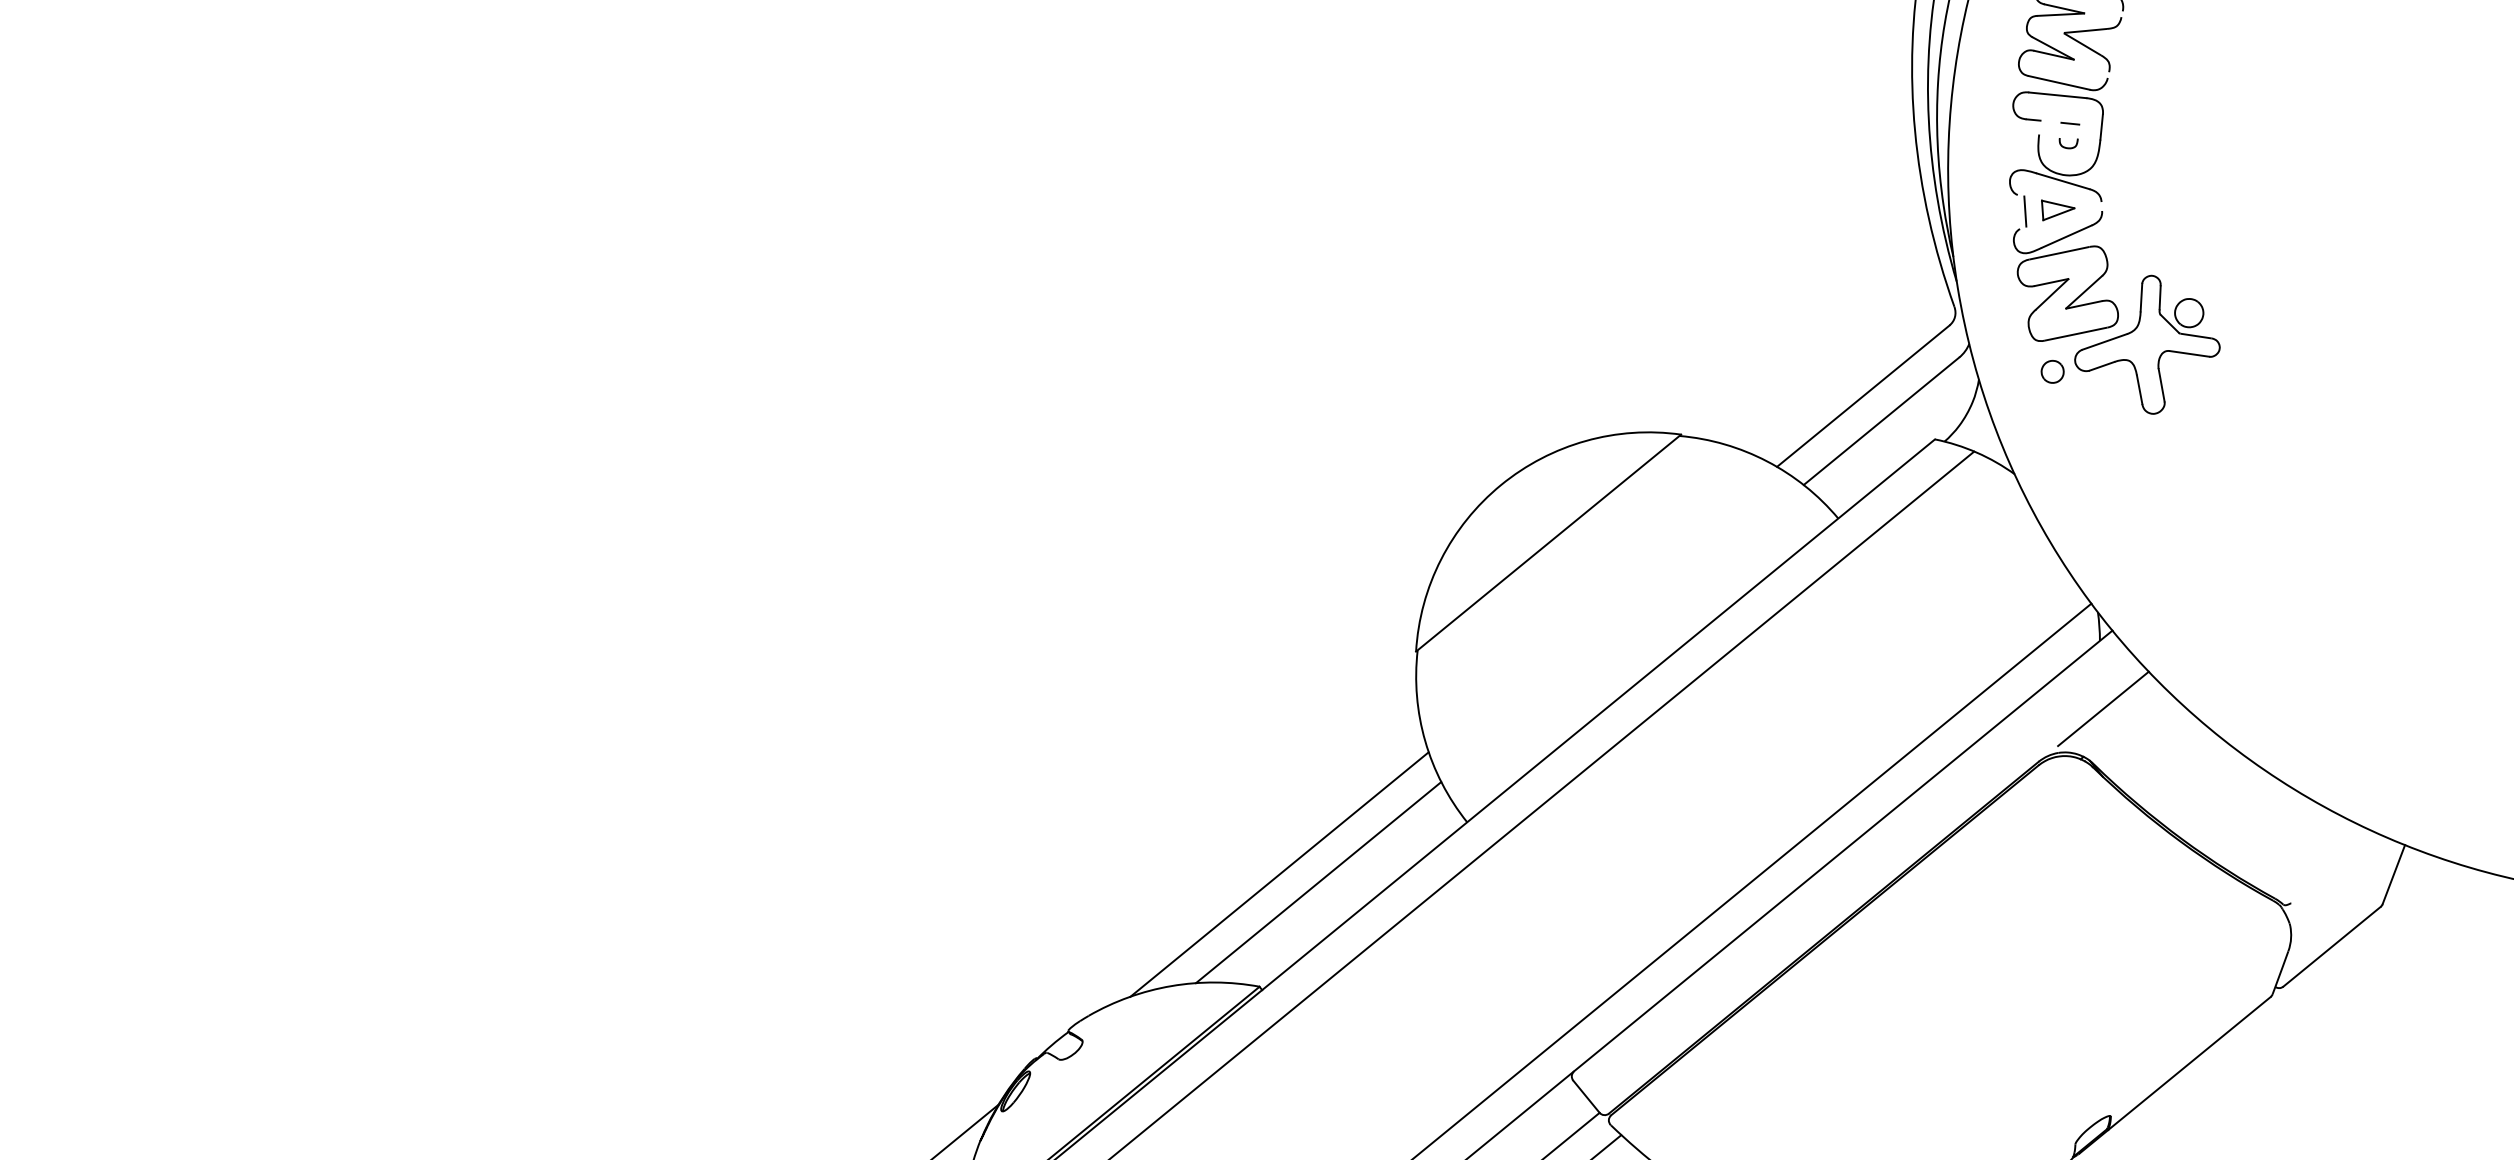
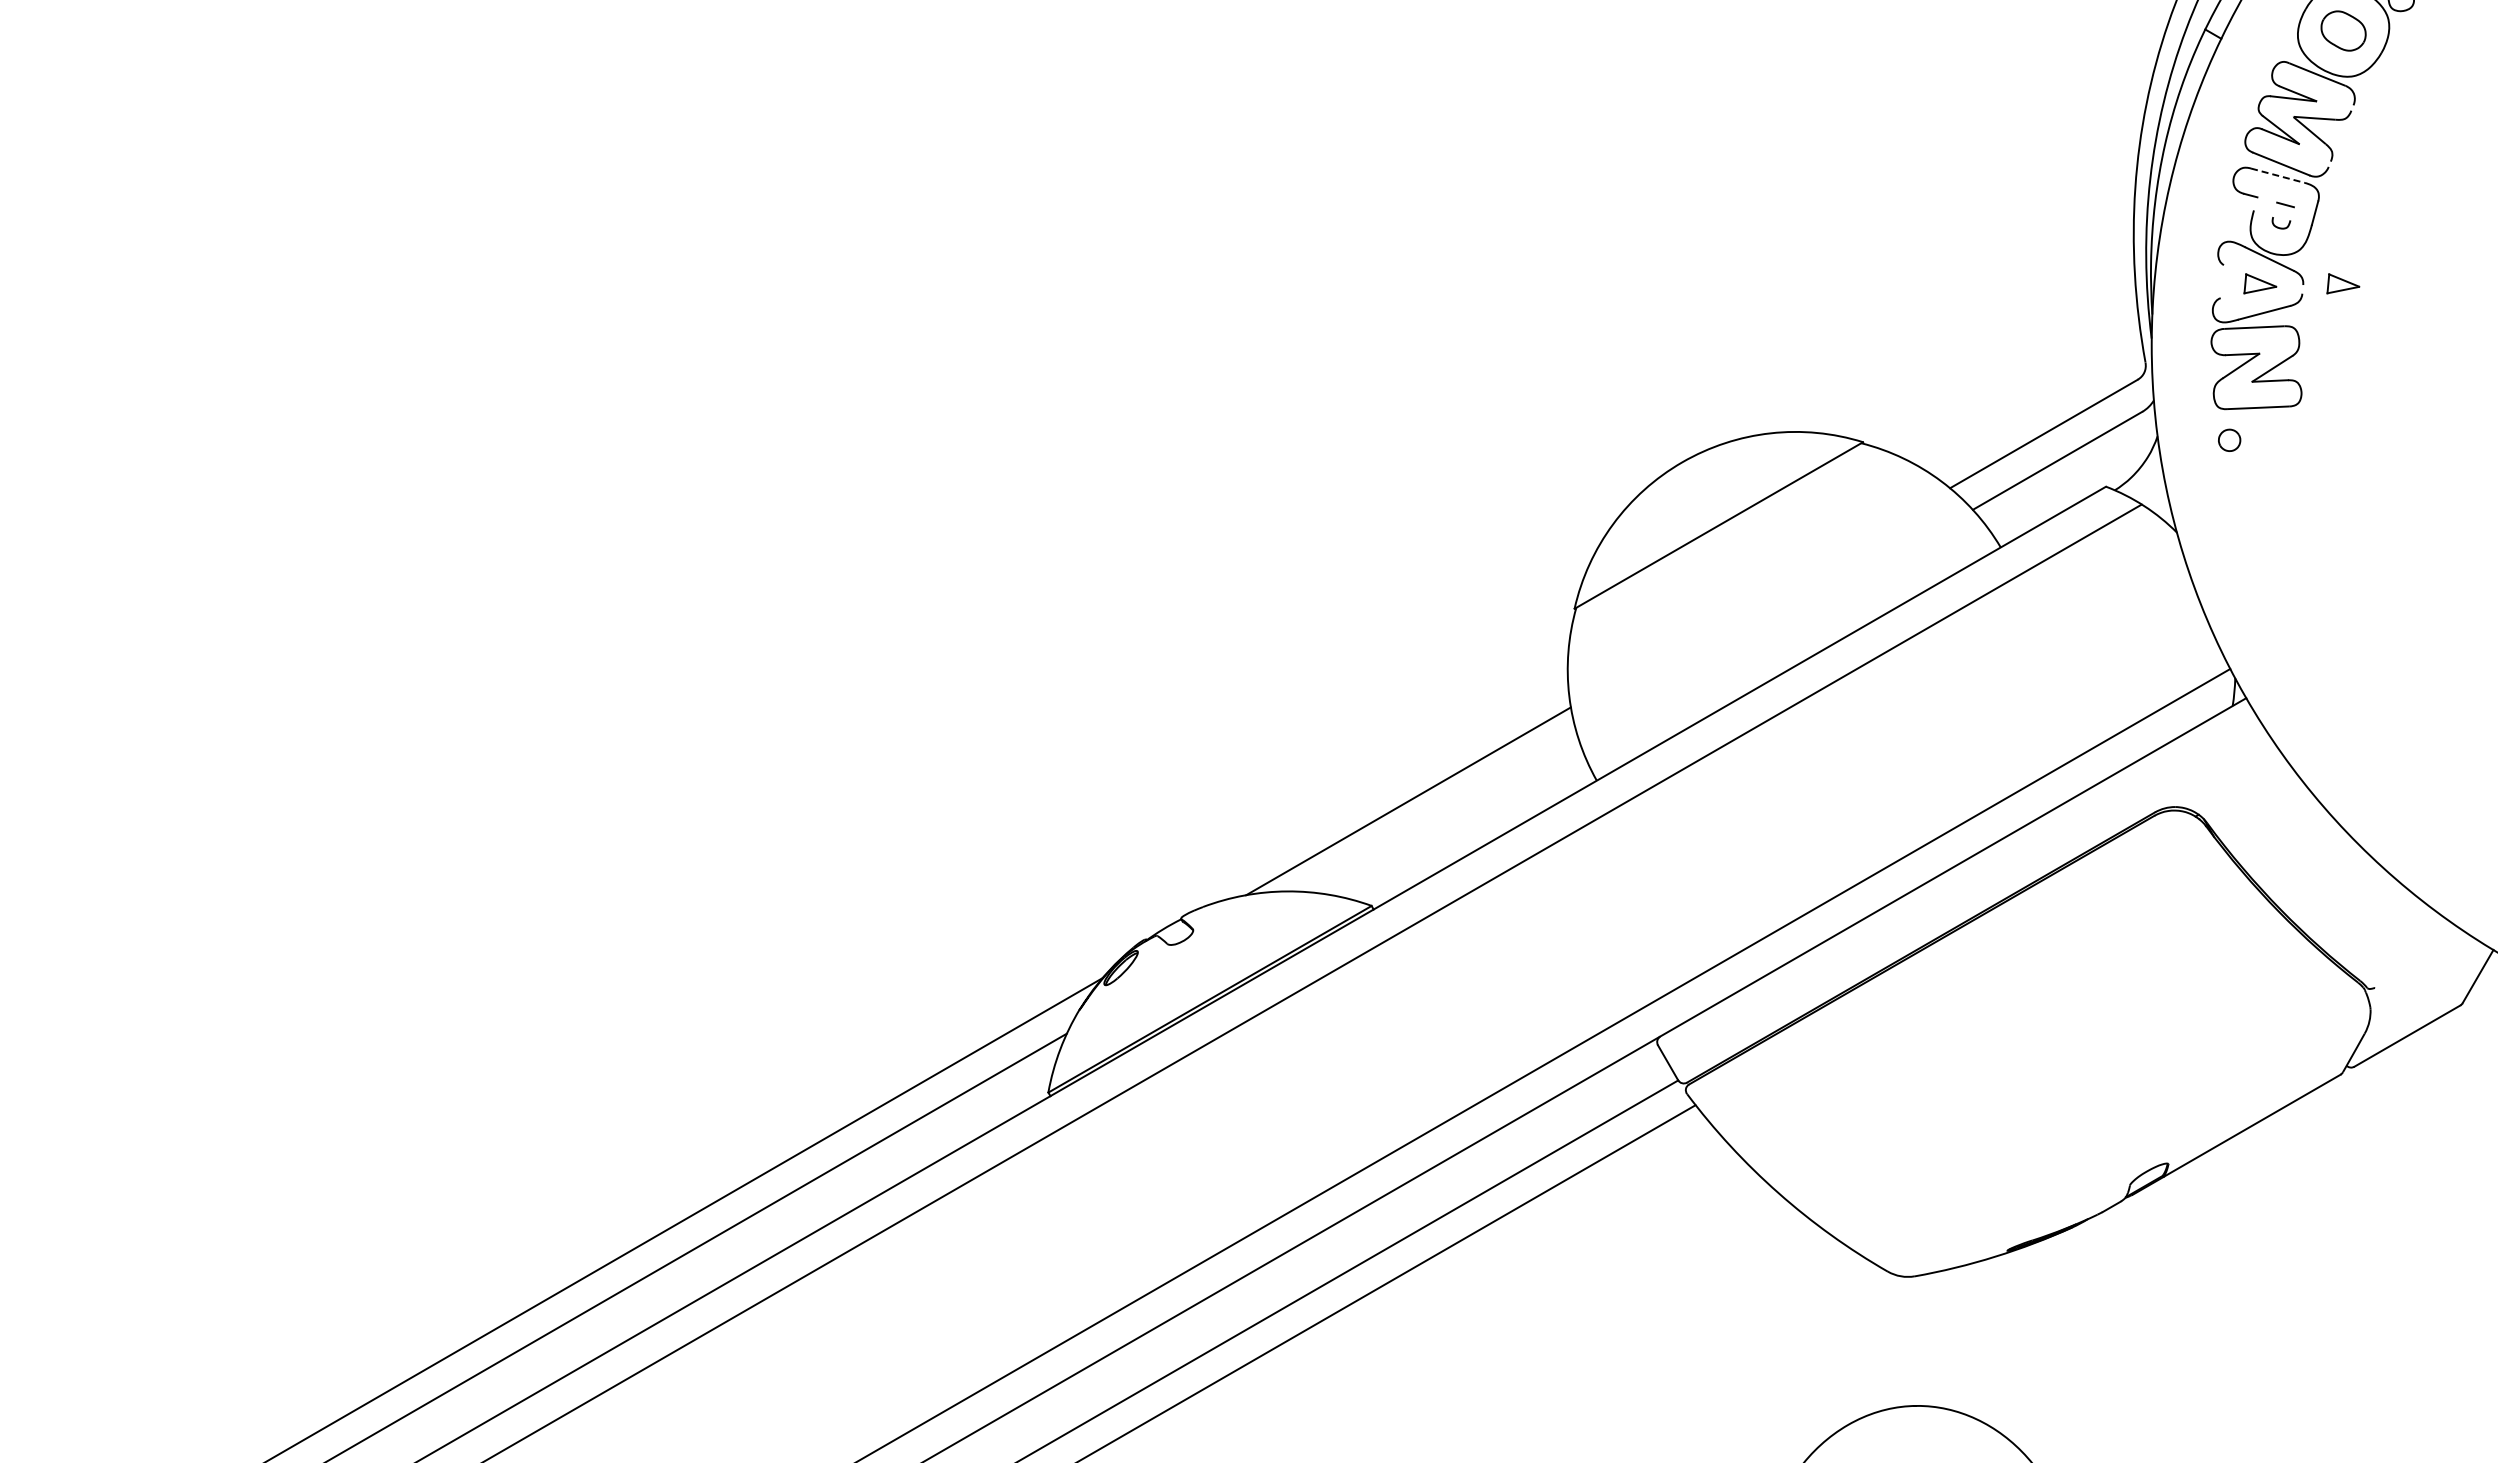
line: (2058, 95) -> (2278, 175), solid -> dashed
part: (2142, 193) -> (2343, 283), added
line: (2025, 210) -> (2228, 281), removed
part: (2146, 345) -> (2323, 429), removed
line: (2102, 708) -> (2224, 771), removed
line: (1318, 882) -> (1444, 815), removed

